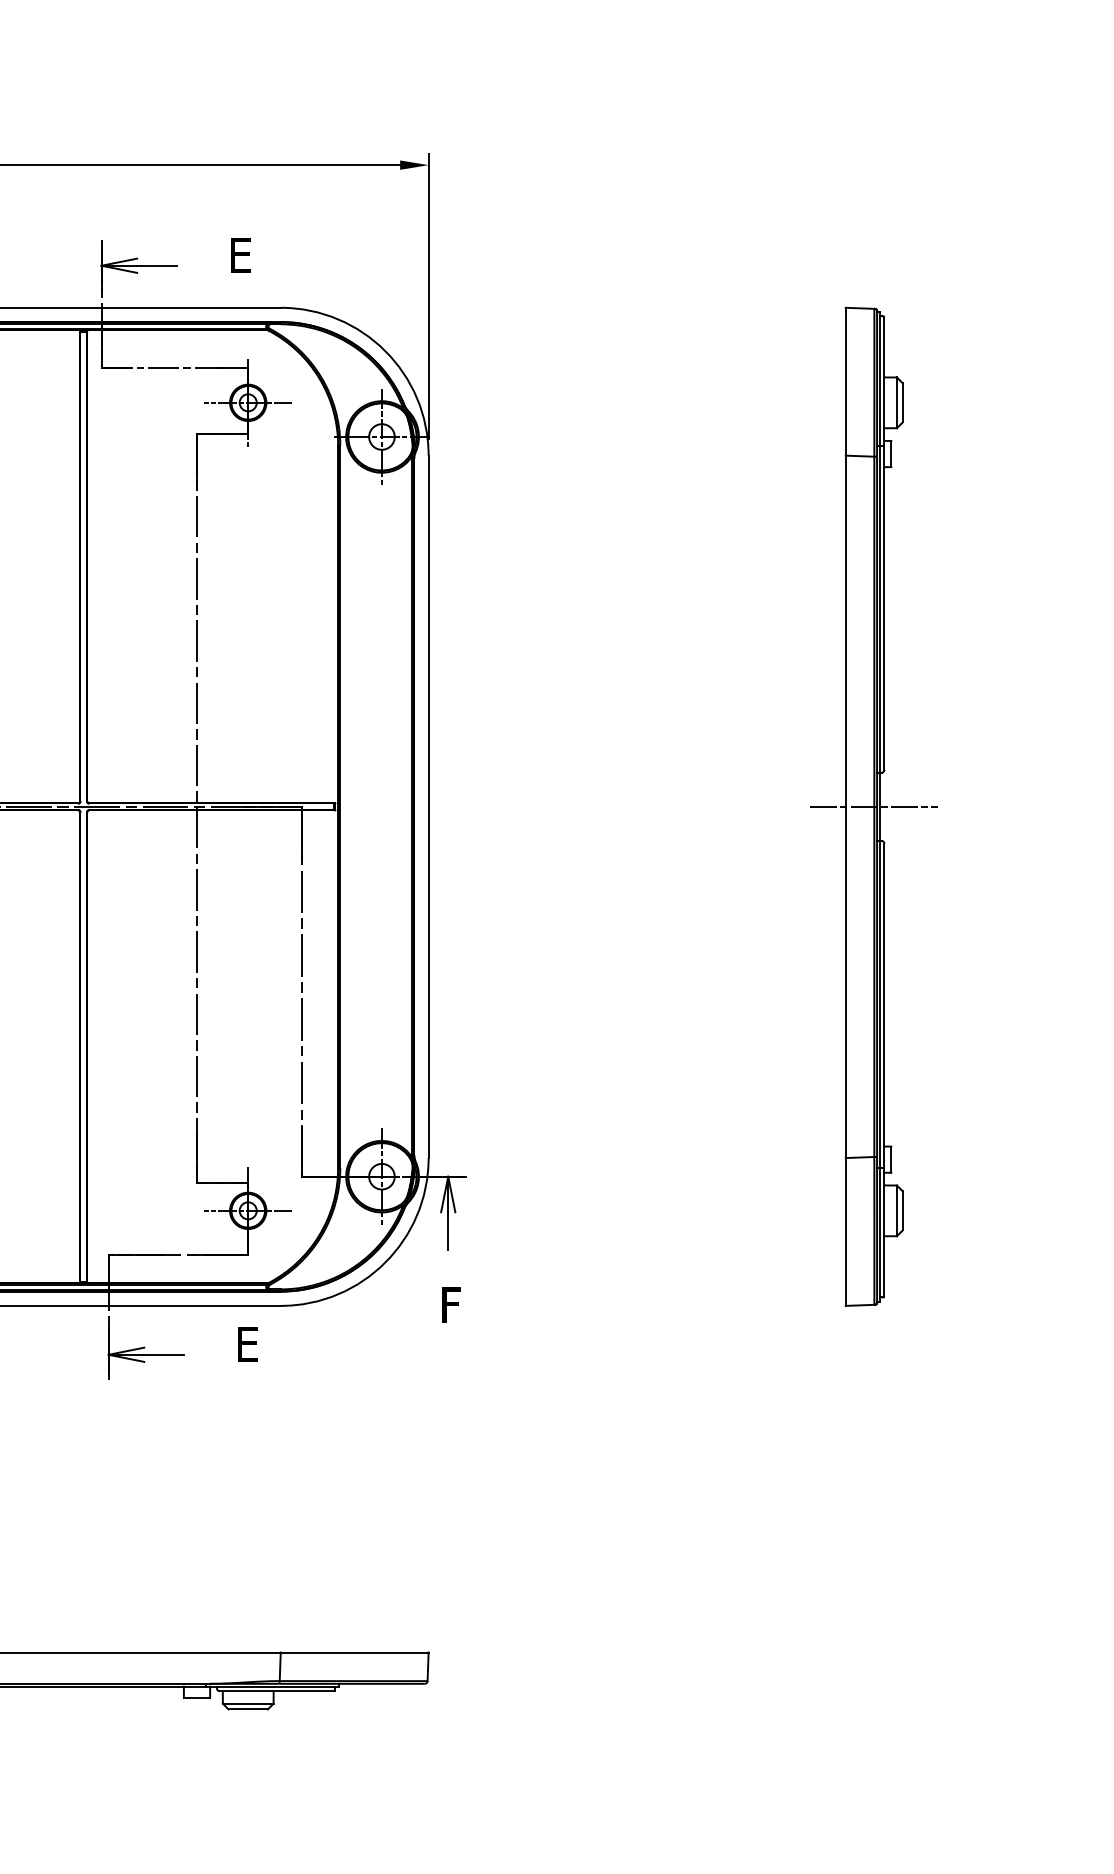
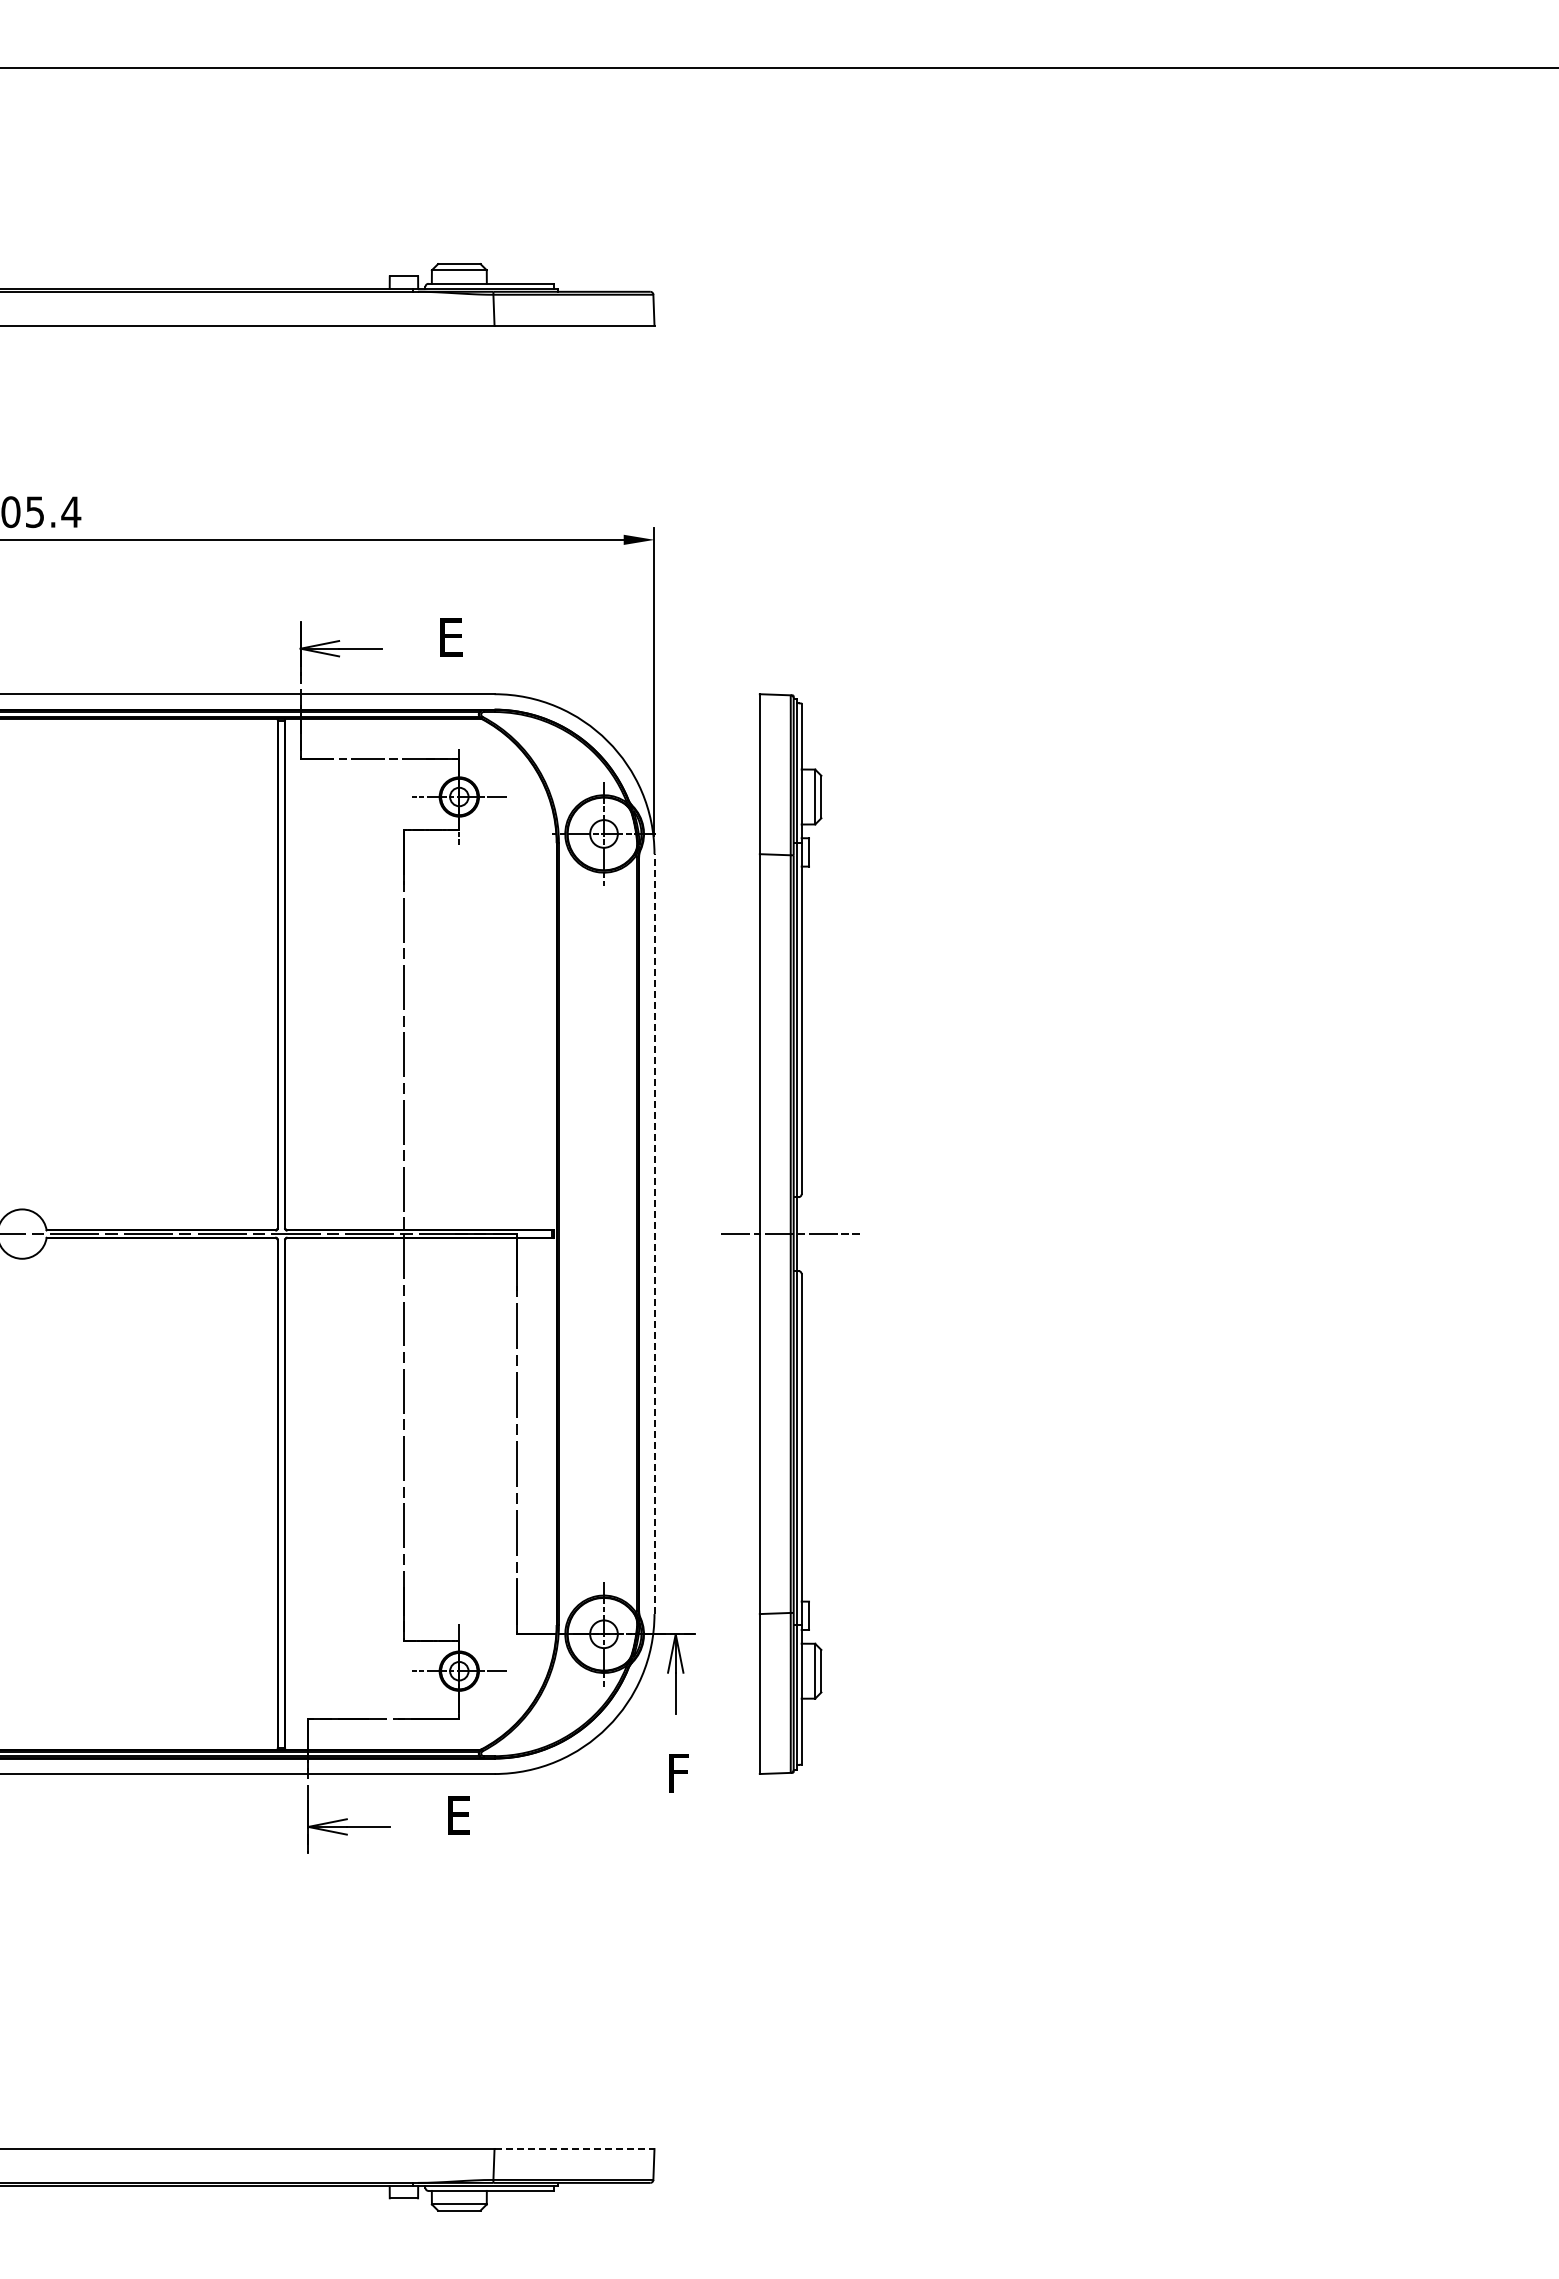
part: (874, 806) -> (790, 1233), moved
line: (428, 807) -> (654, 1234), solid -> dashed
line: (354, 1652) -> (574, 2149), solid -> dashed

